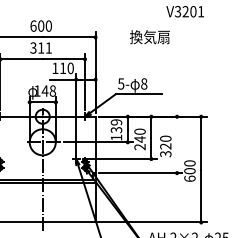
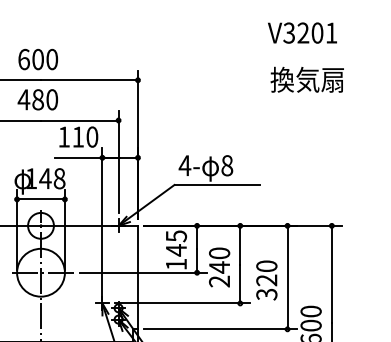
text: (149, 37) -> (306, 80), moved
text: (40, 47) -> (36, 98), 311 -> 480
text: (120, 83) -> (183, 164), 5- -> 4-
text: (116, 126) -> (176, 243), 139 -> 145
line: (177, 144) -> (288, 276), added

